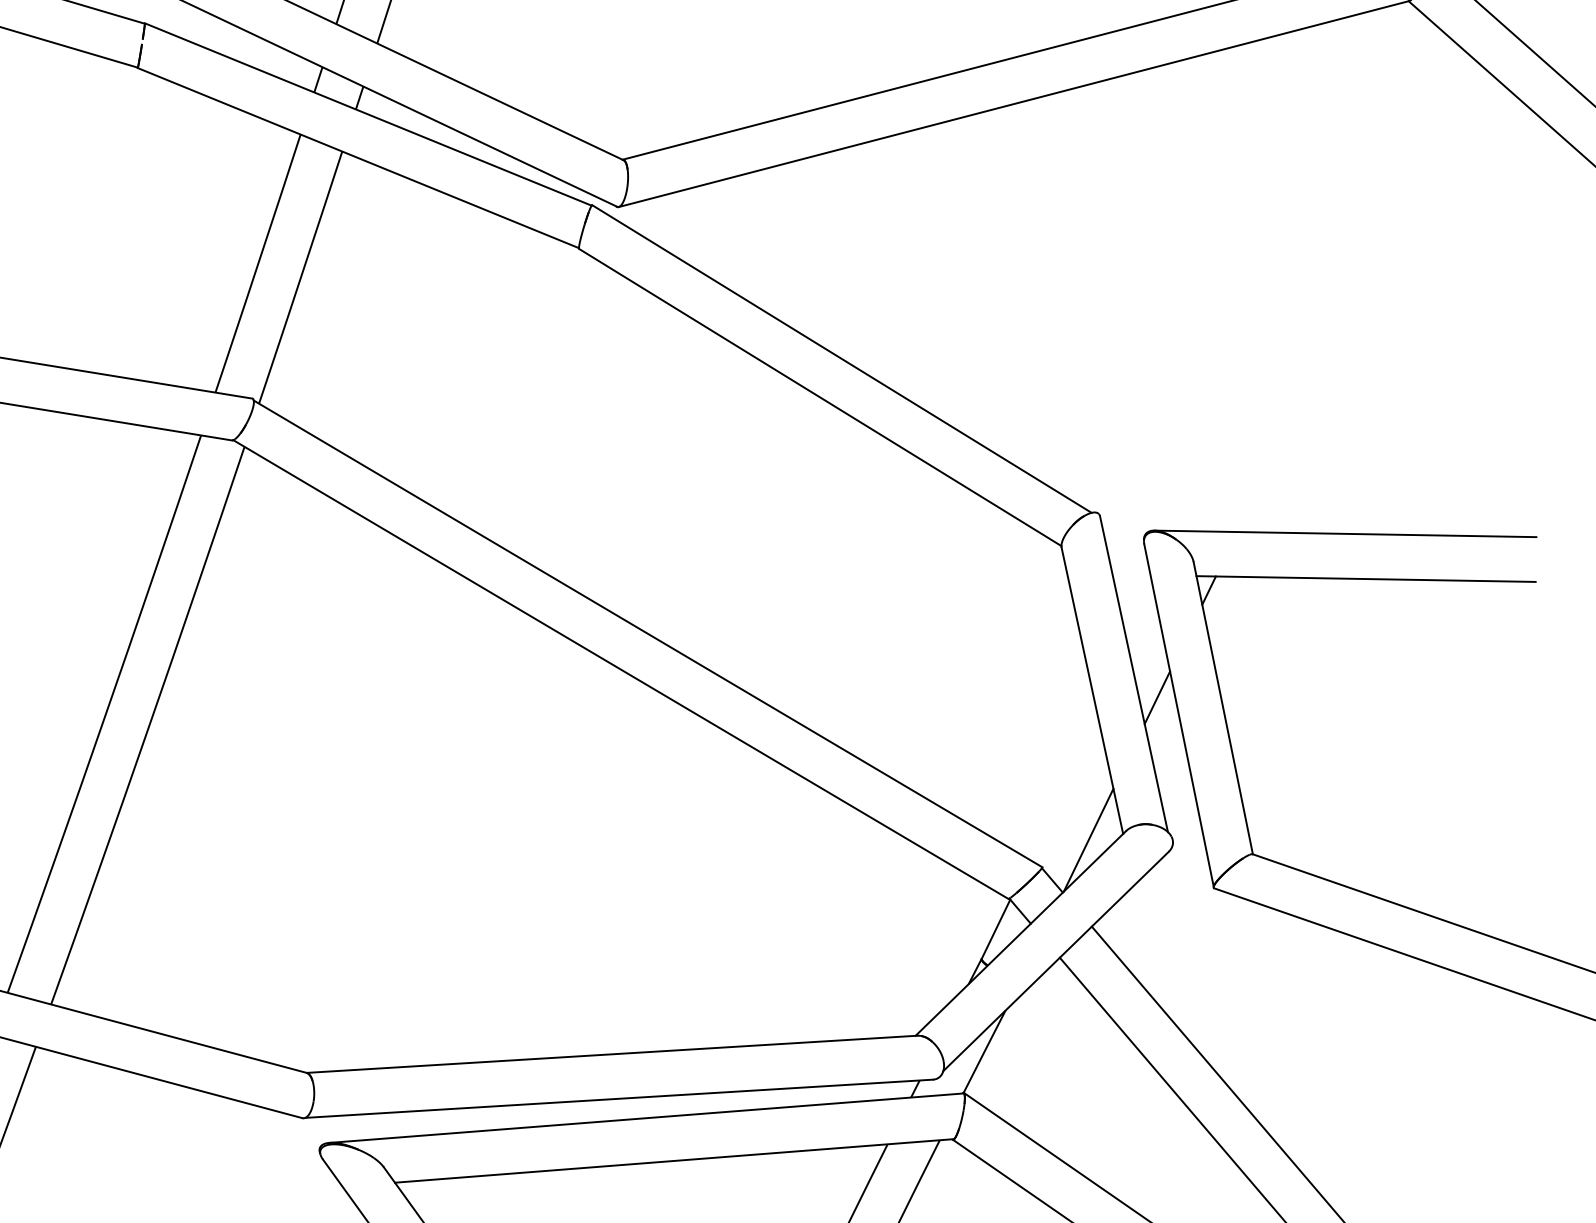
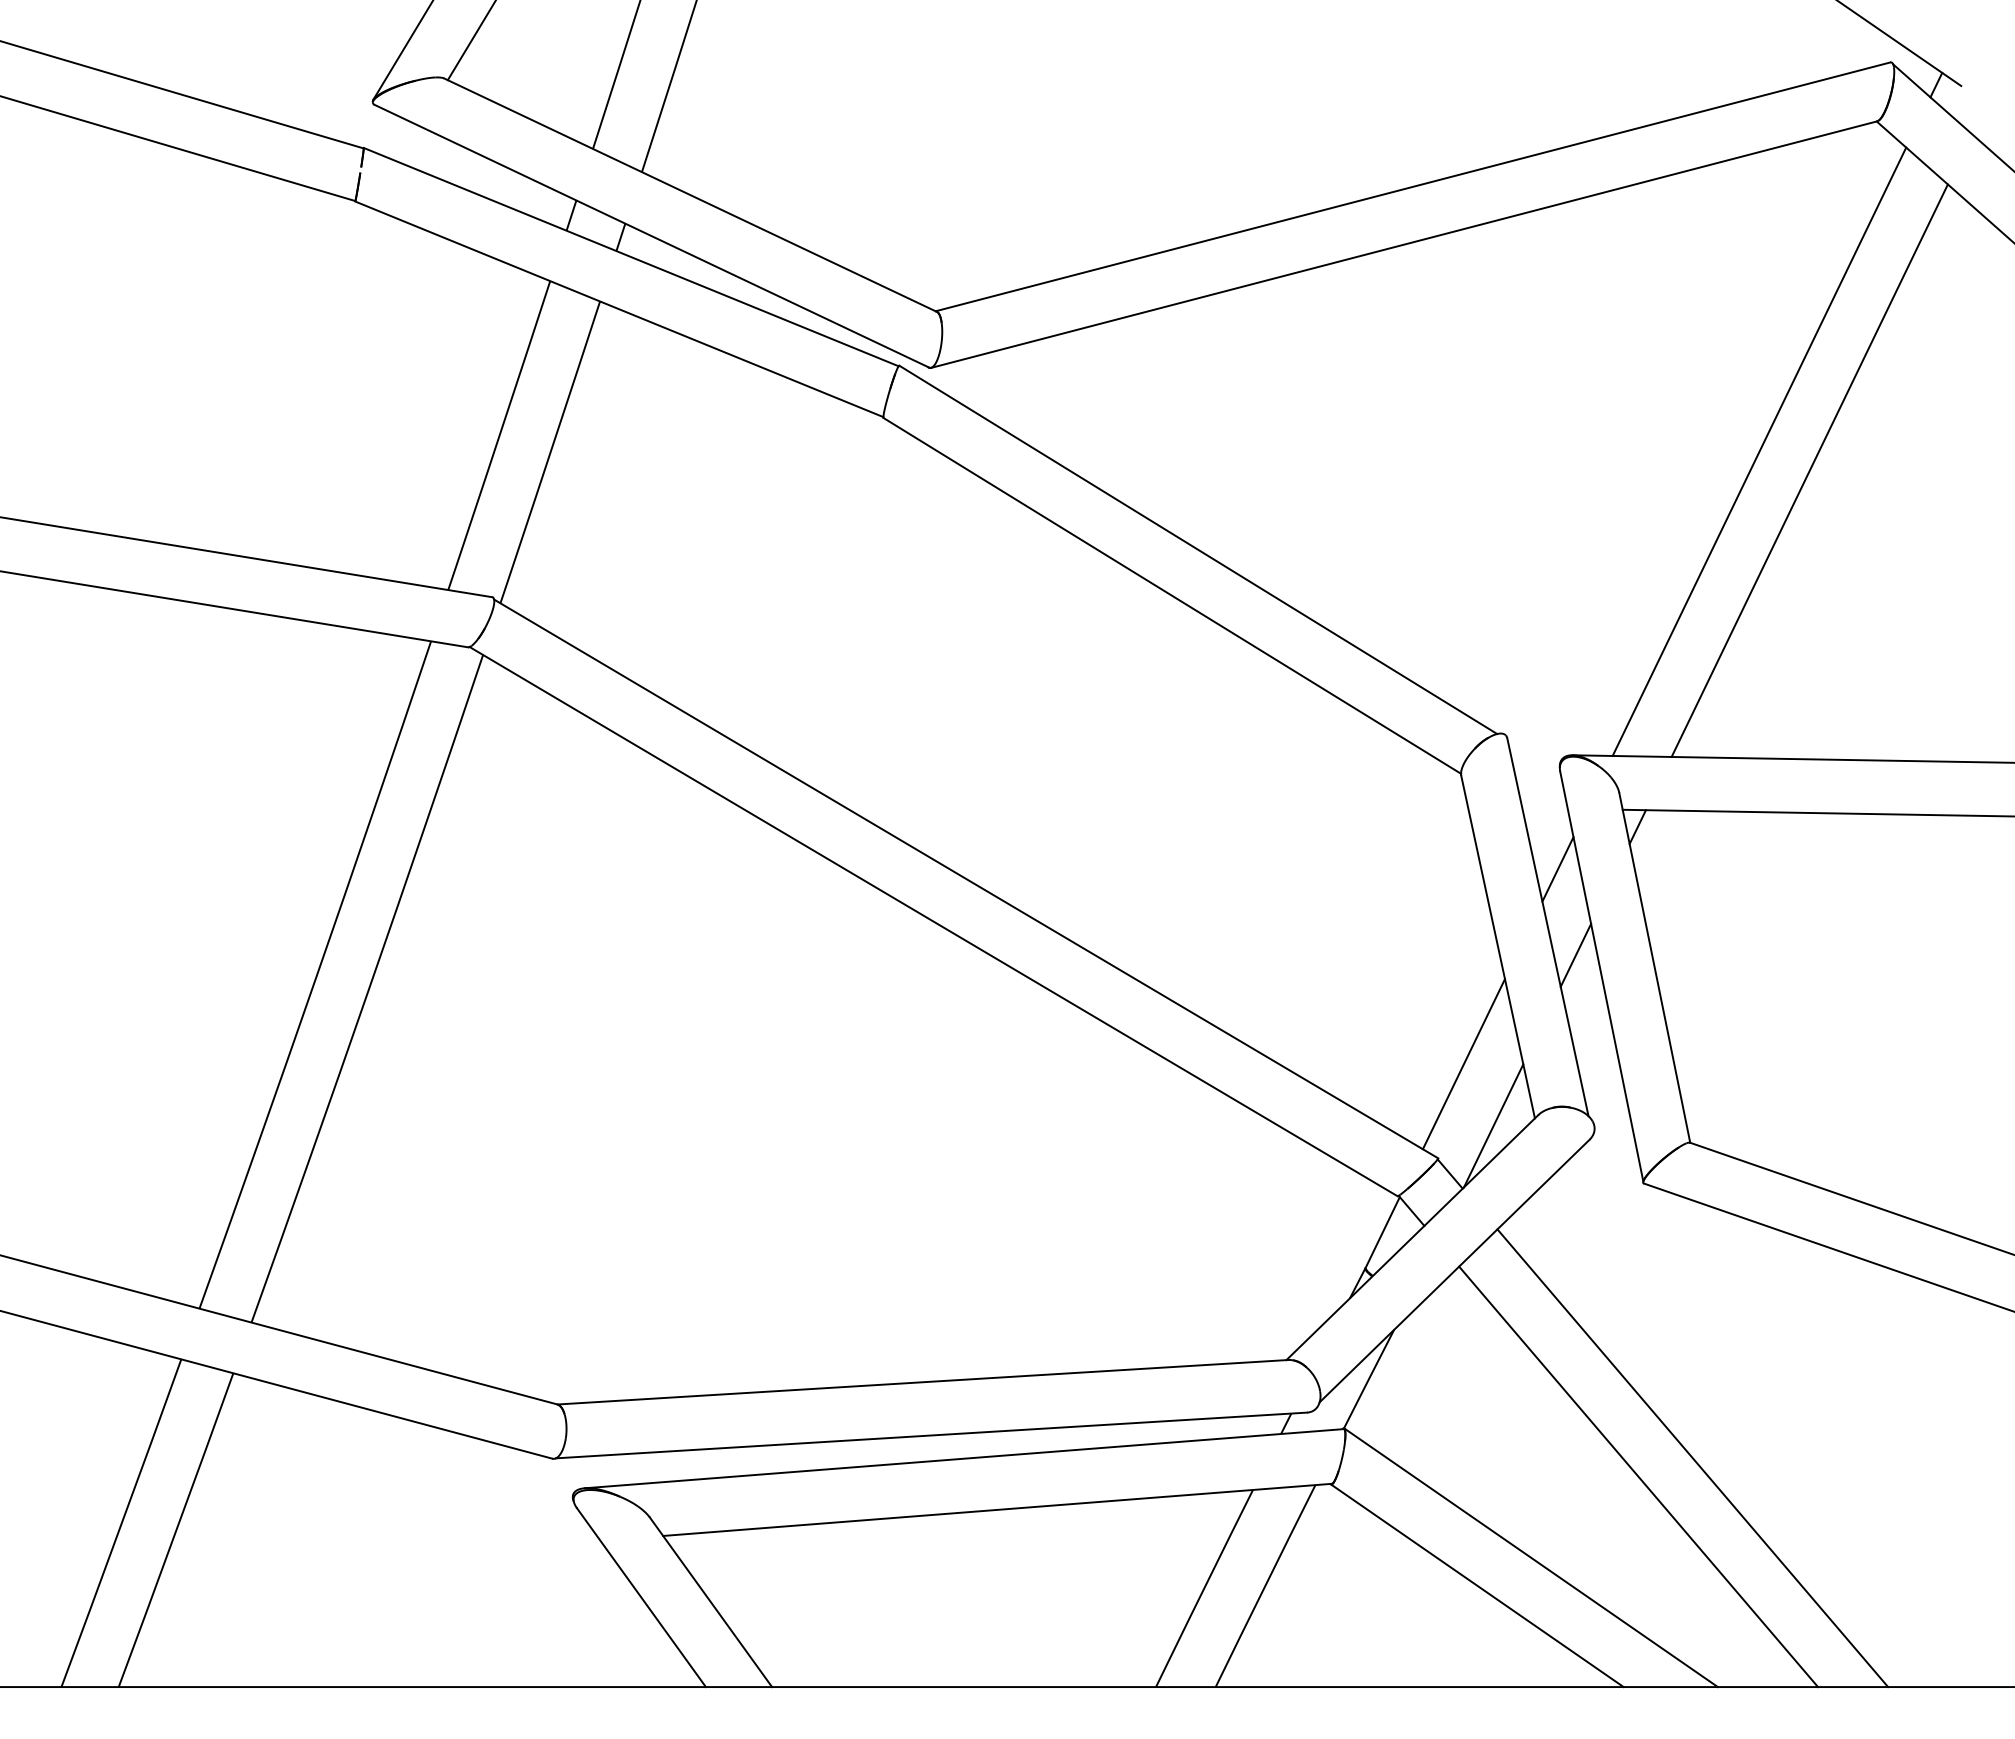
line: (1310, 276) -> (1759, 451), added
line: (1352, 292) -> (1809, 470), added
line: (1142, 626) -> (1557, 869), added
line: (1063, 788) -> (1463, 1064), added

